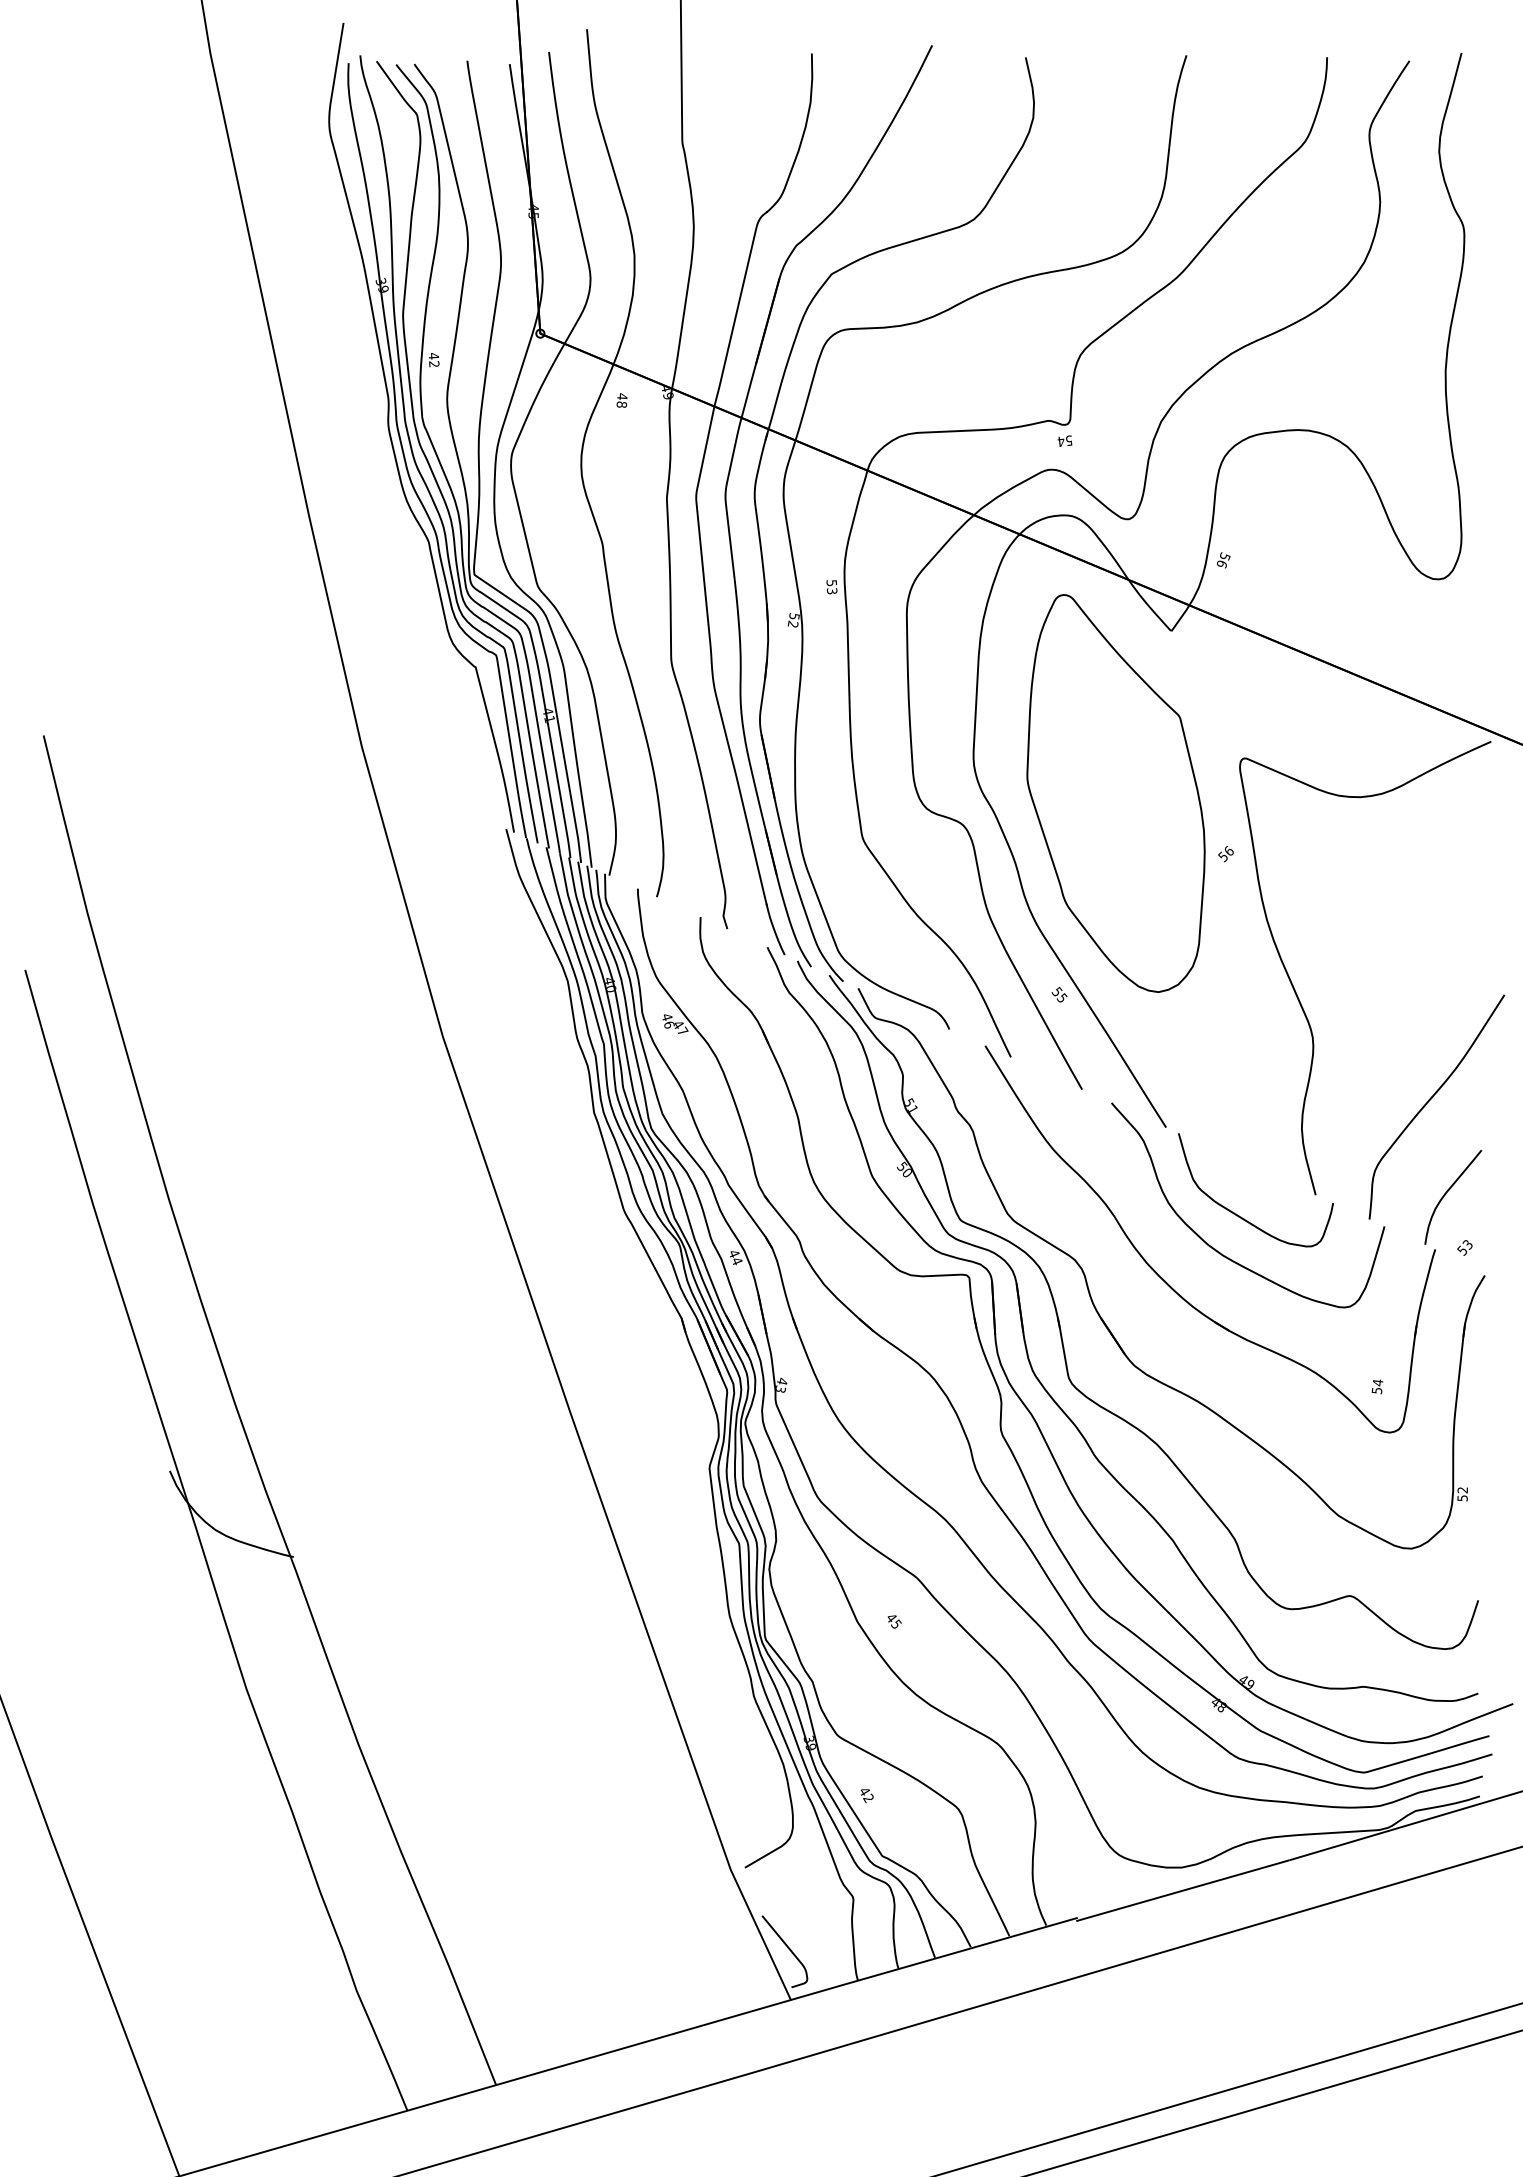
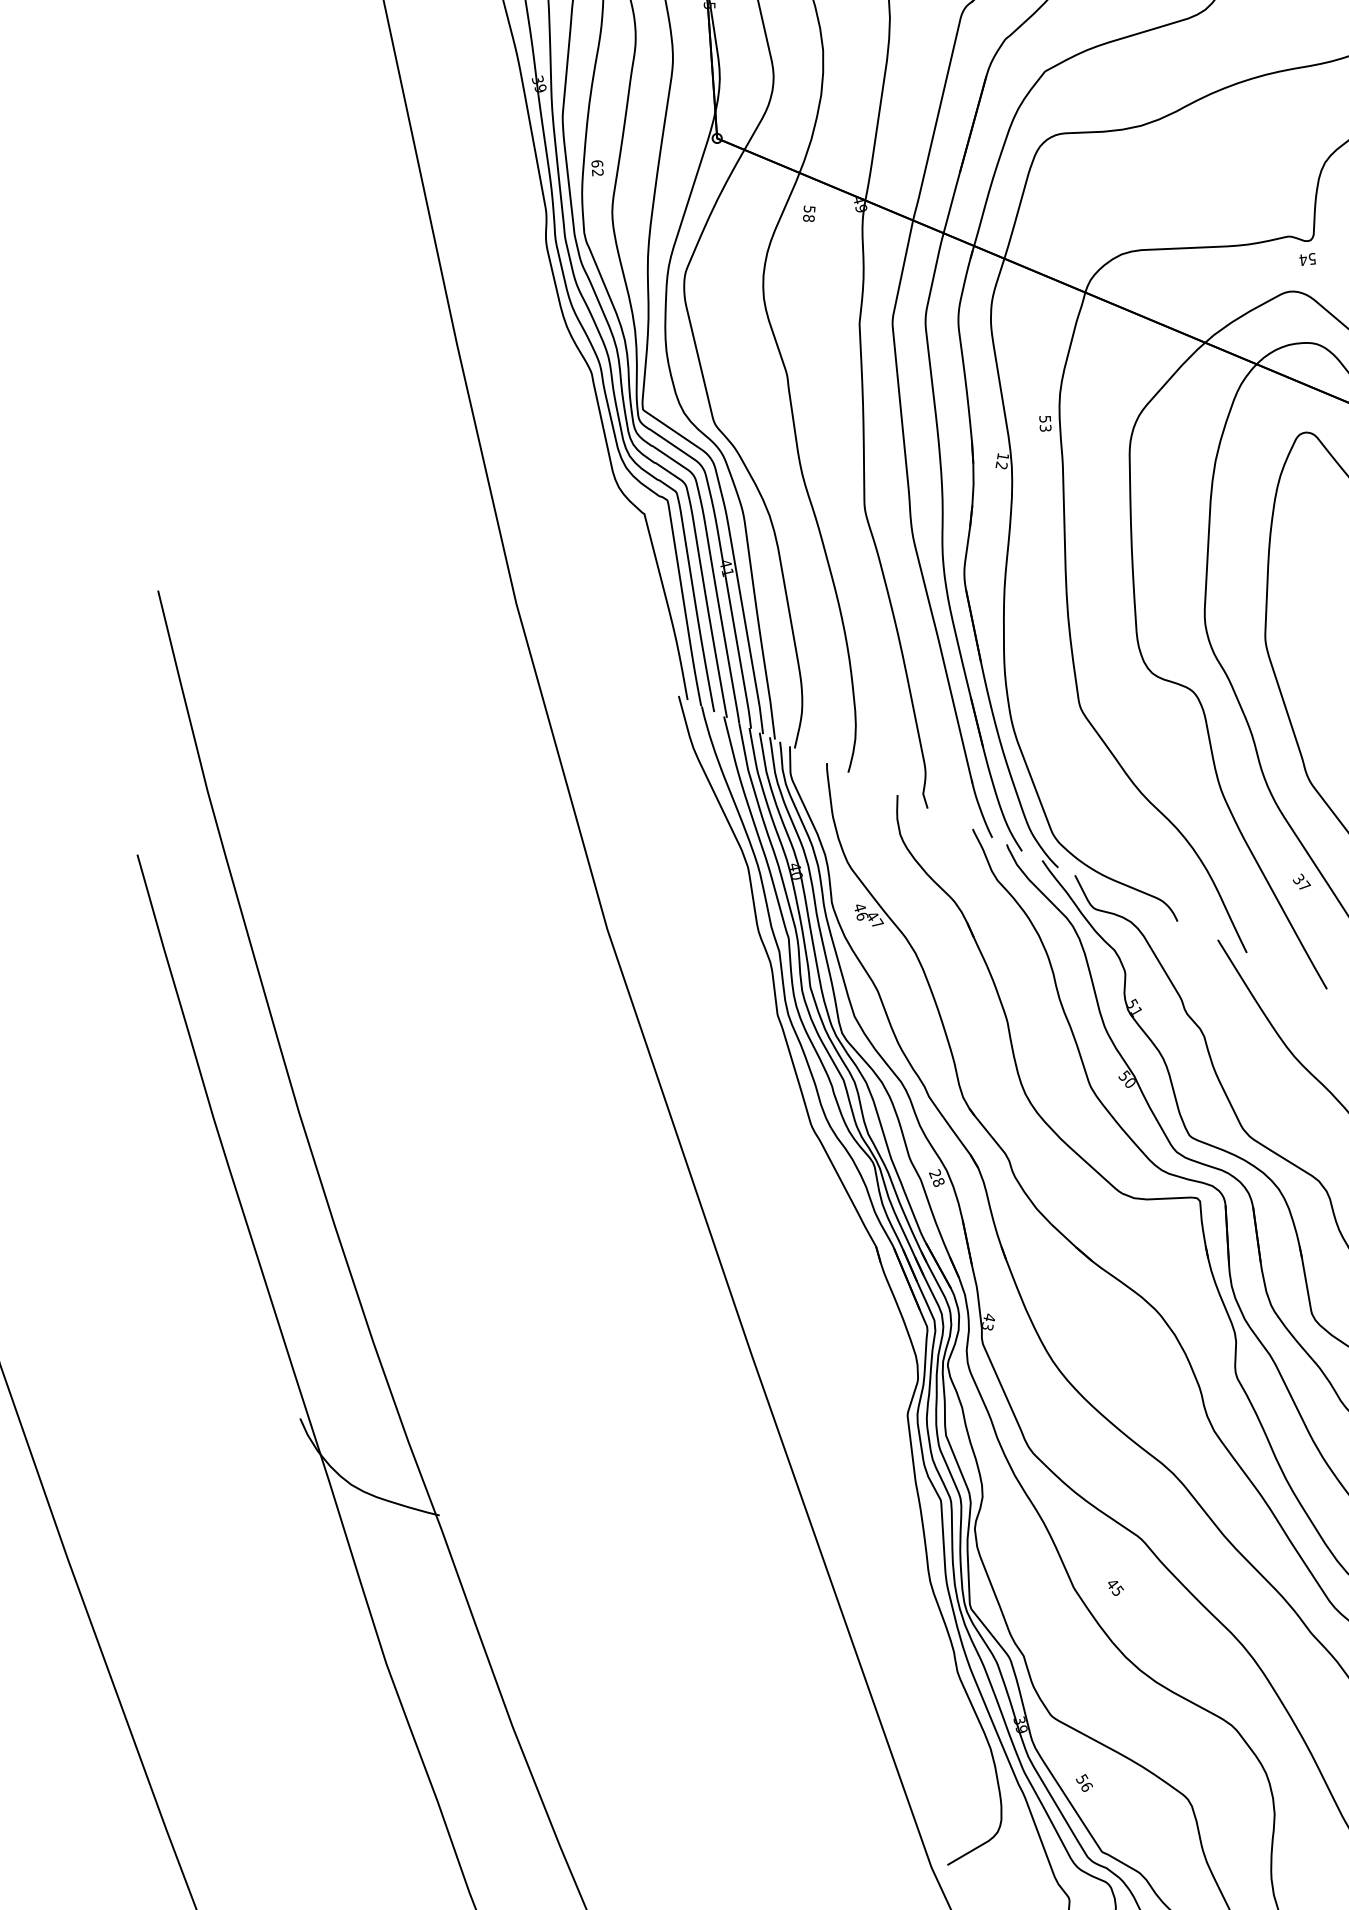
text: (433, 356) -> (596, 164), 42 -> 62
text: (622, 396) -> (809, 209), 48 -> 58
text: (794, 615) -> (1003, 455), 52 -> 12
text: (1061, 994) -> (1303, 882), 55 -> 37
text: (735, 1257) -> (936, 1178), 44 -> 28
text: (866, 1794) -> (1084, 1782), 42 -> 56

